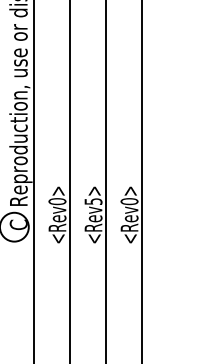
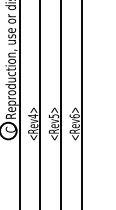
text: (129, 200) -> (74, 115), <Rev0> -> <Rev6>
text: (57, 201) -> (33, 116), <Rev0> -> <Rev4>

